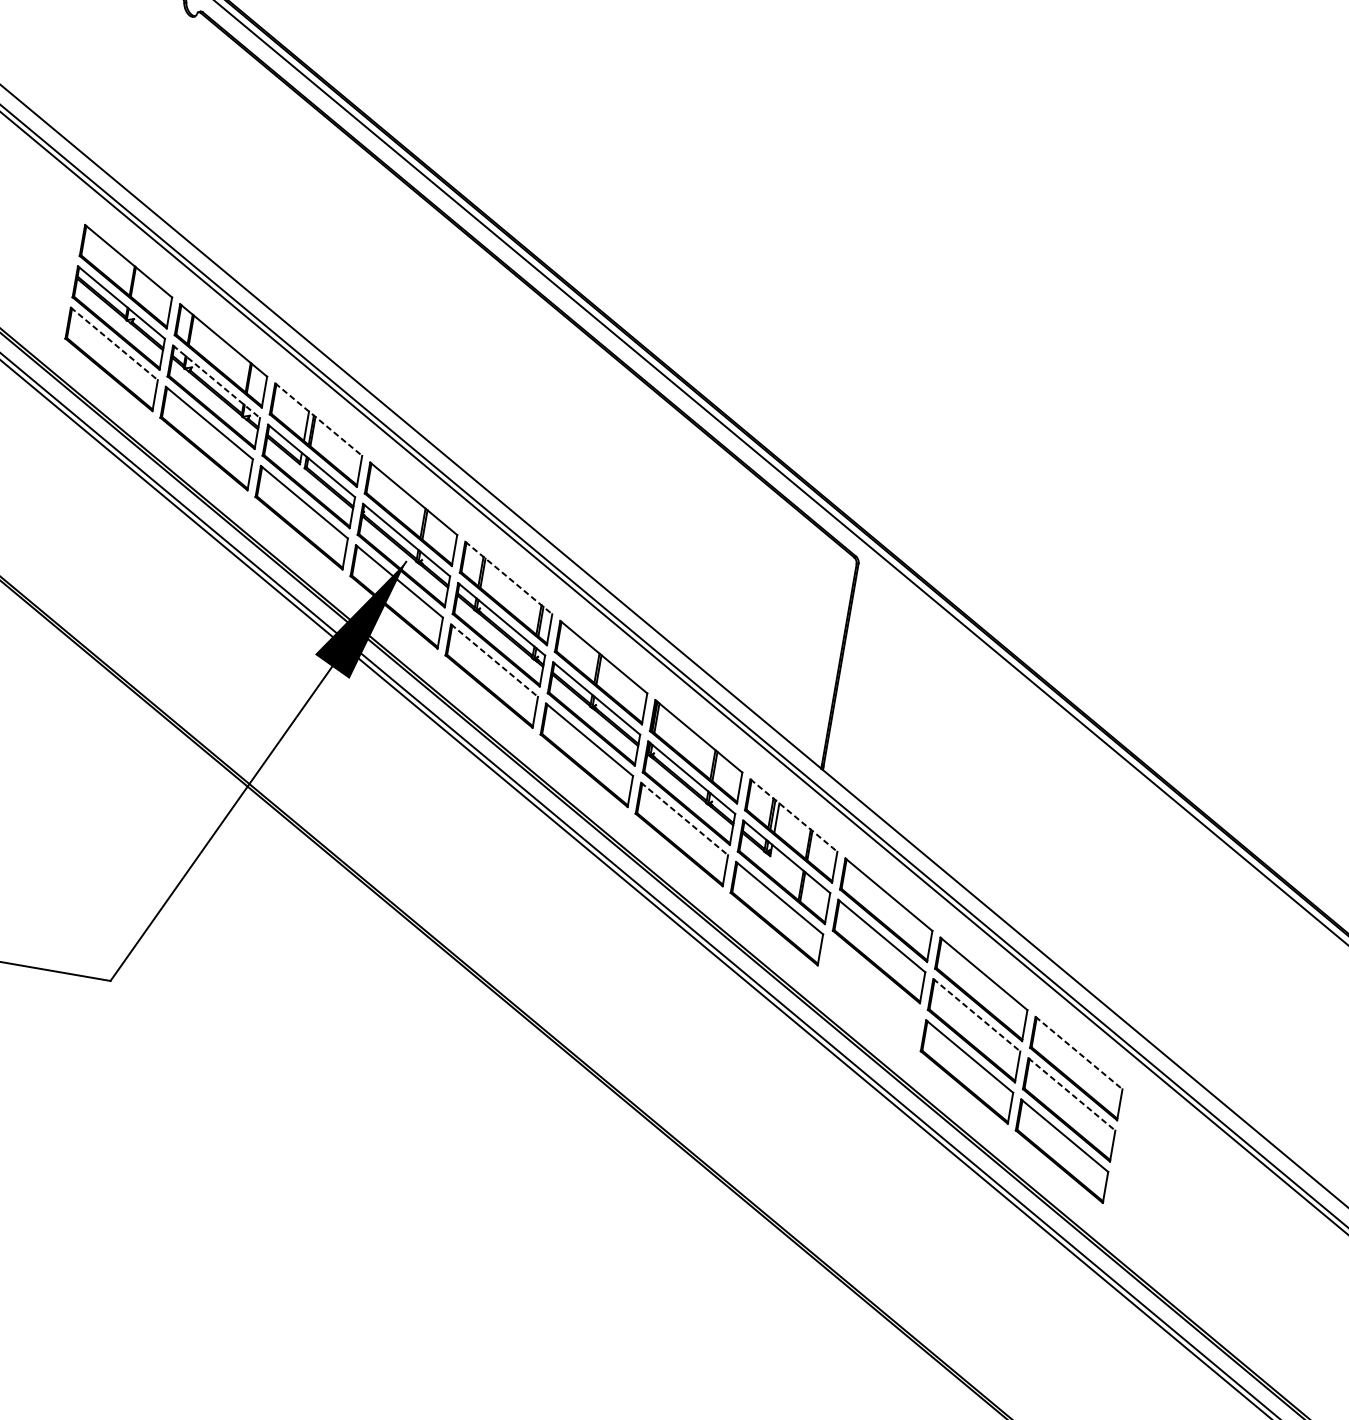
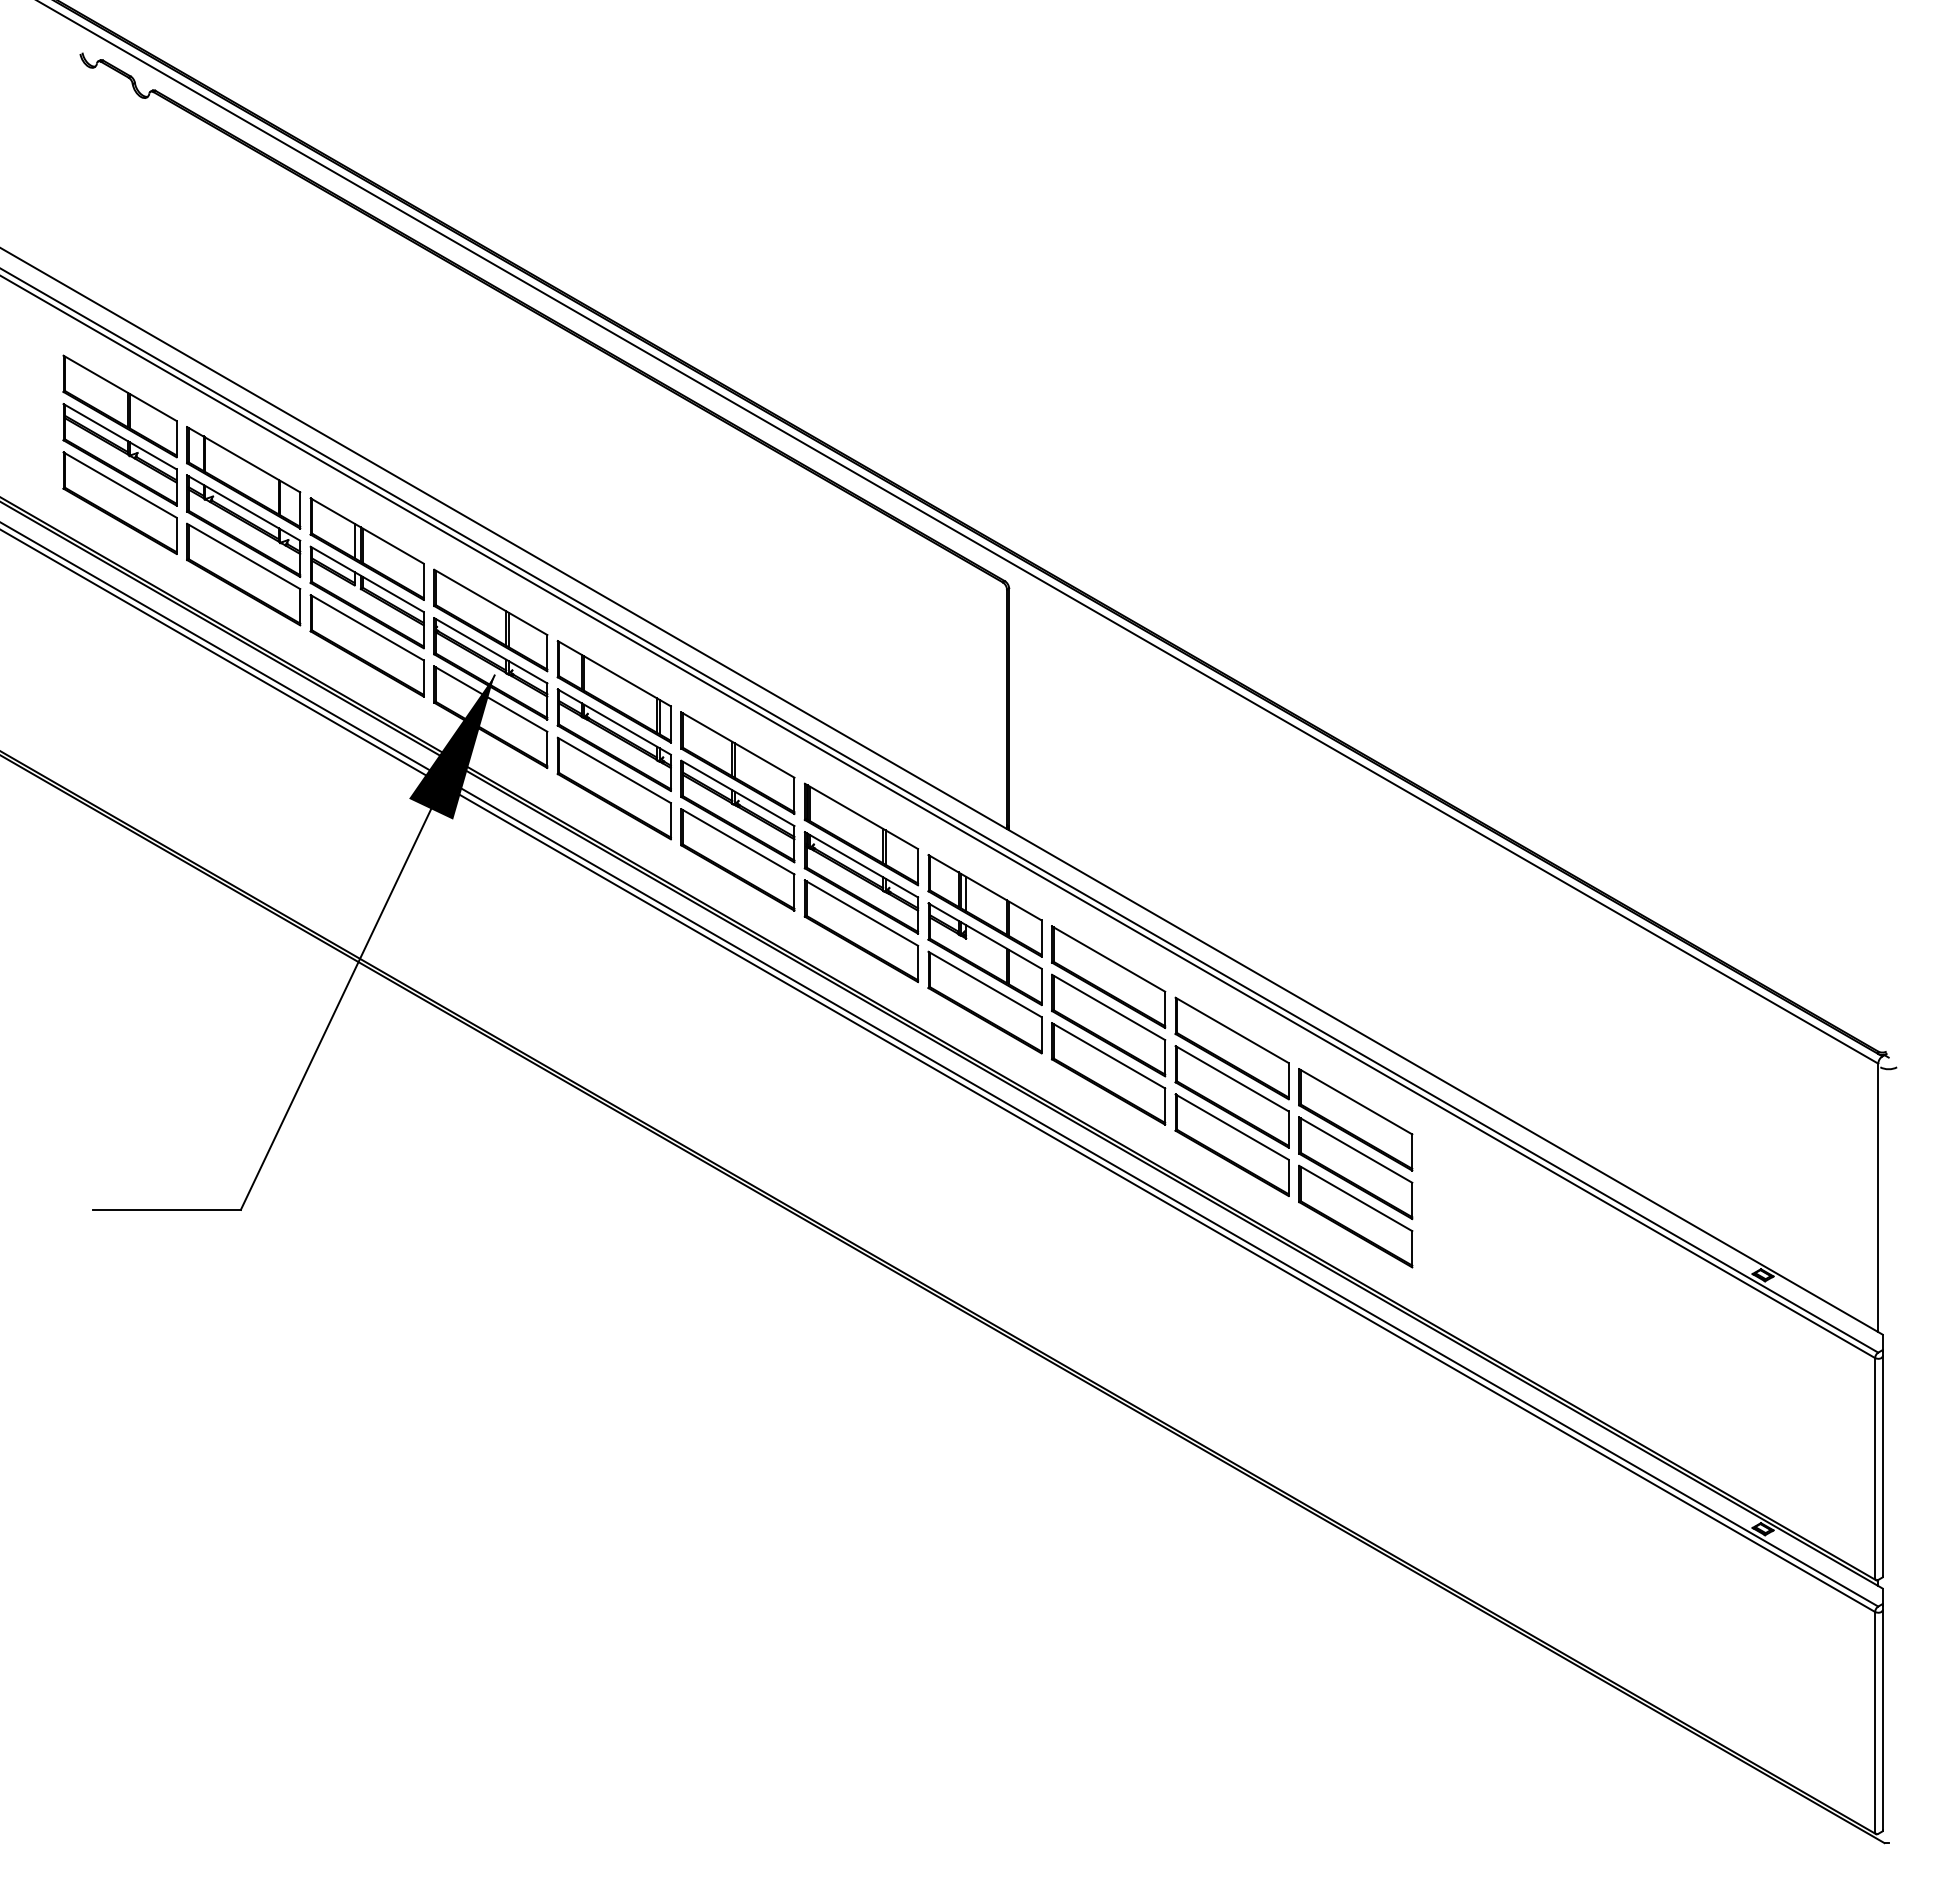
line: (114, 344) -> (120, 485), dashed -> solid
line: (217, 382) -> (244, 508), dashed -> solid
line: (318, 420) -> (367, 531), dashed -> solid
line: (508, 577) -> (614, 673), dashed -> solid
line: (494, 660) -> (614, 770), dashed -> solid
line: (794, 815) -> (985, 887), dashed -> solid
line: (684, 819) -> (861, 913), dashed -> solid
part: (871, 992) -> (1108, 1073), added
line: (976, 1015) -> (1232, 1079), dashed -> solid
line: (1079, 1052) -> (1356, 1101), dashed -> solid
line: (1072, 1094) -> (1356, 1150), dashed -> solid

